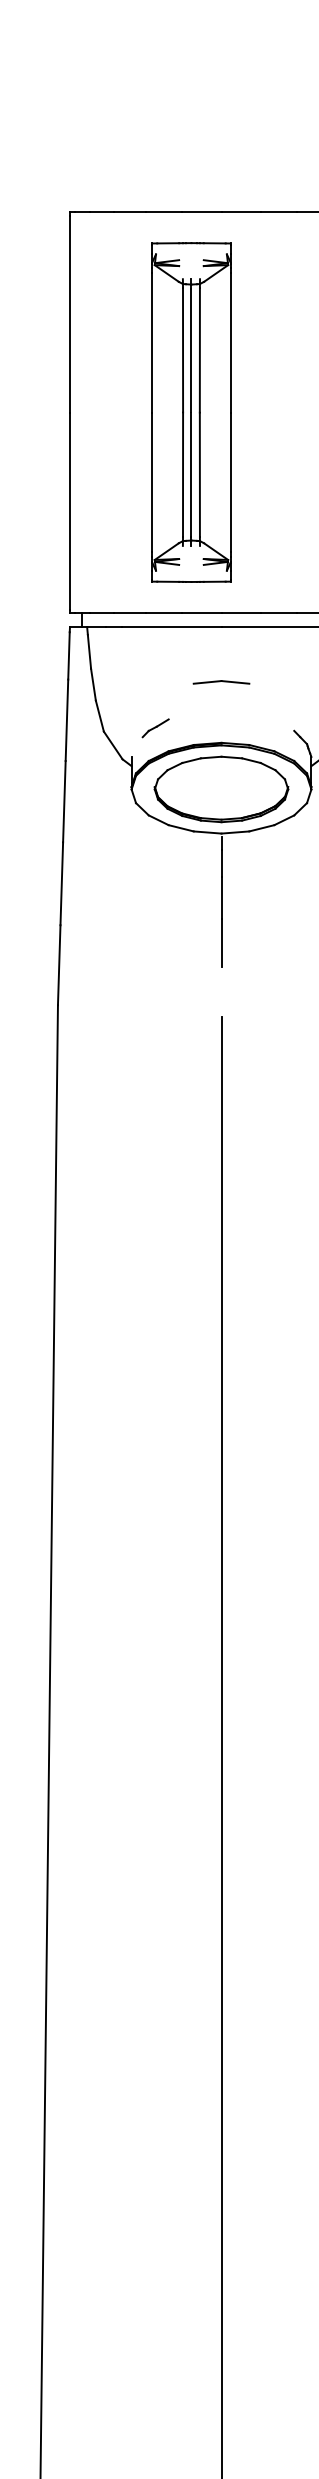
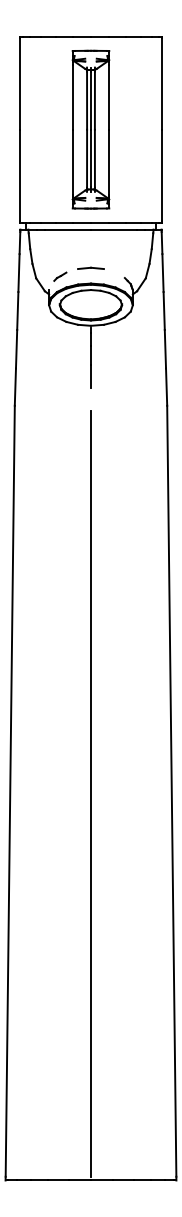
part: (190, 412) -> (90, 129), moved
line: (220, 680) -> (90, 267), moved

